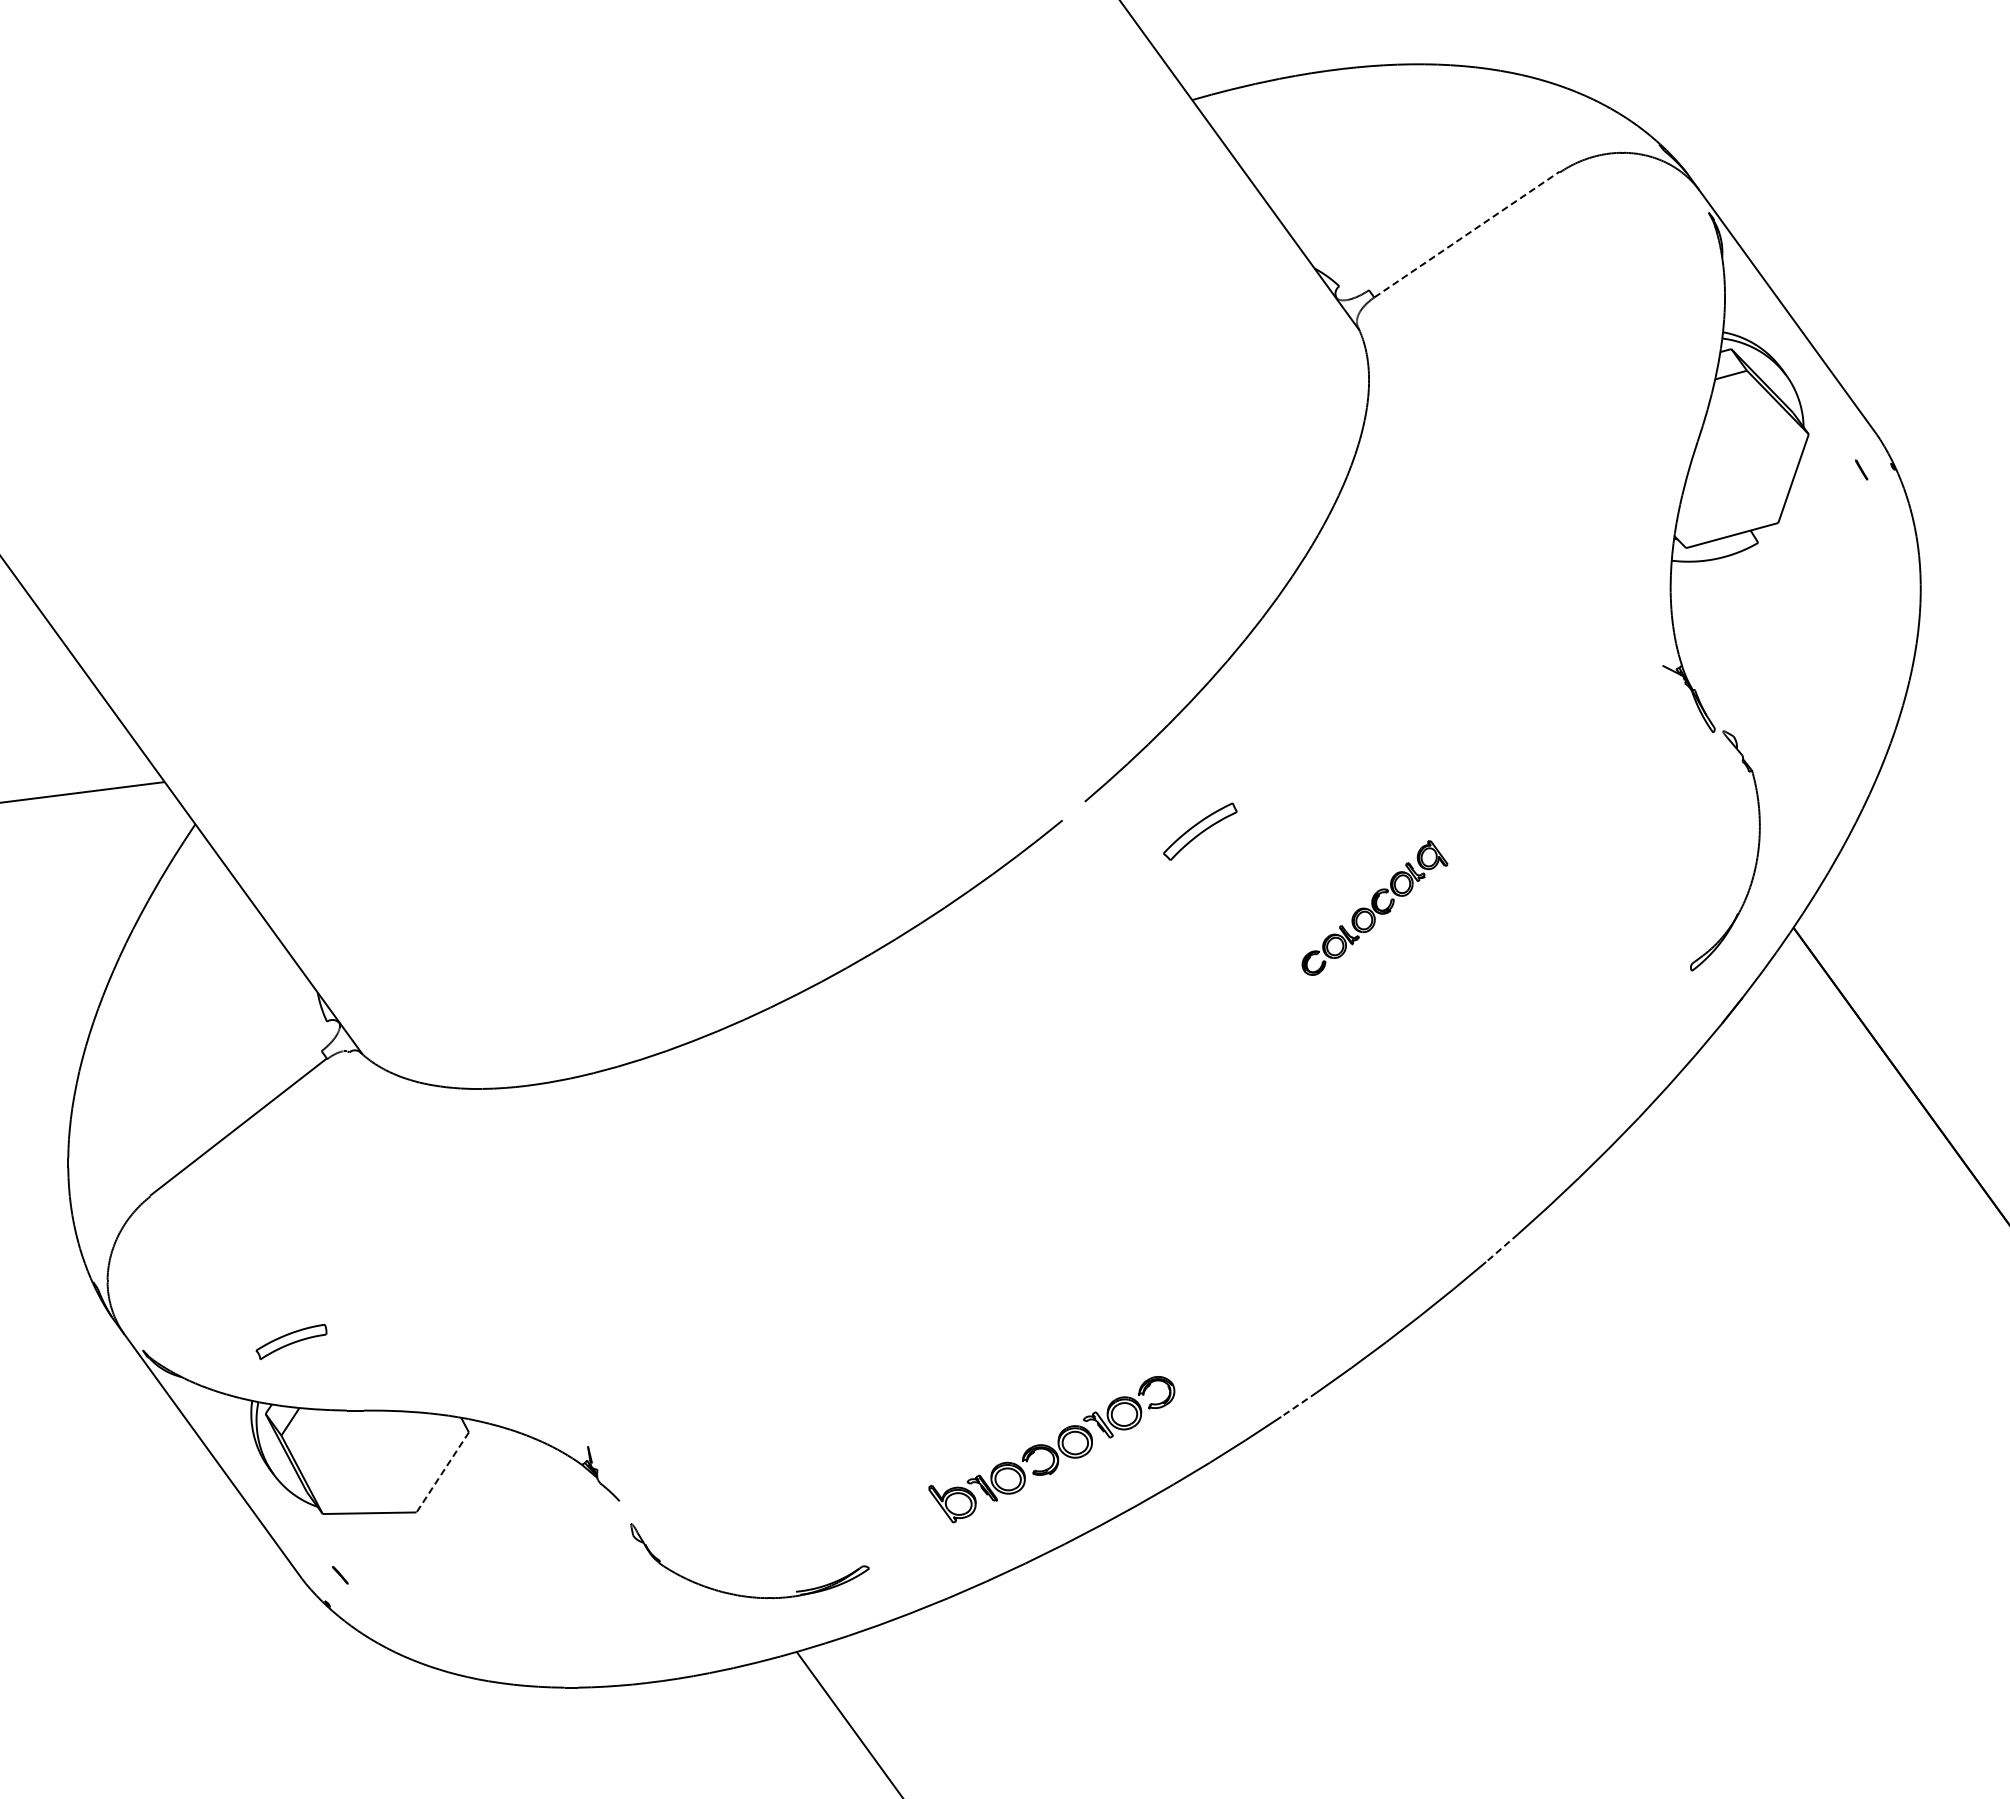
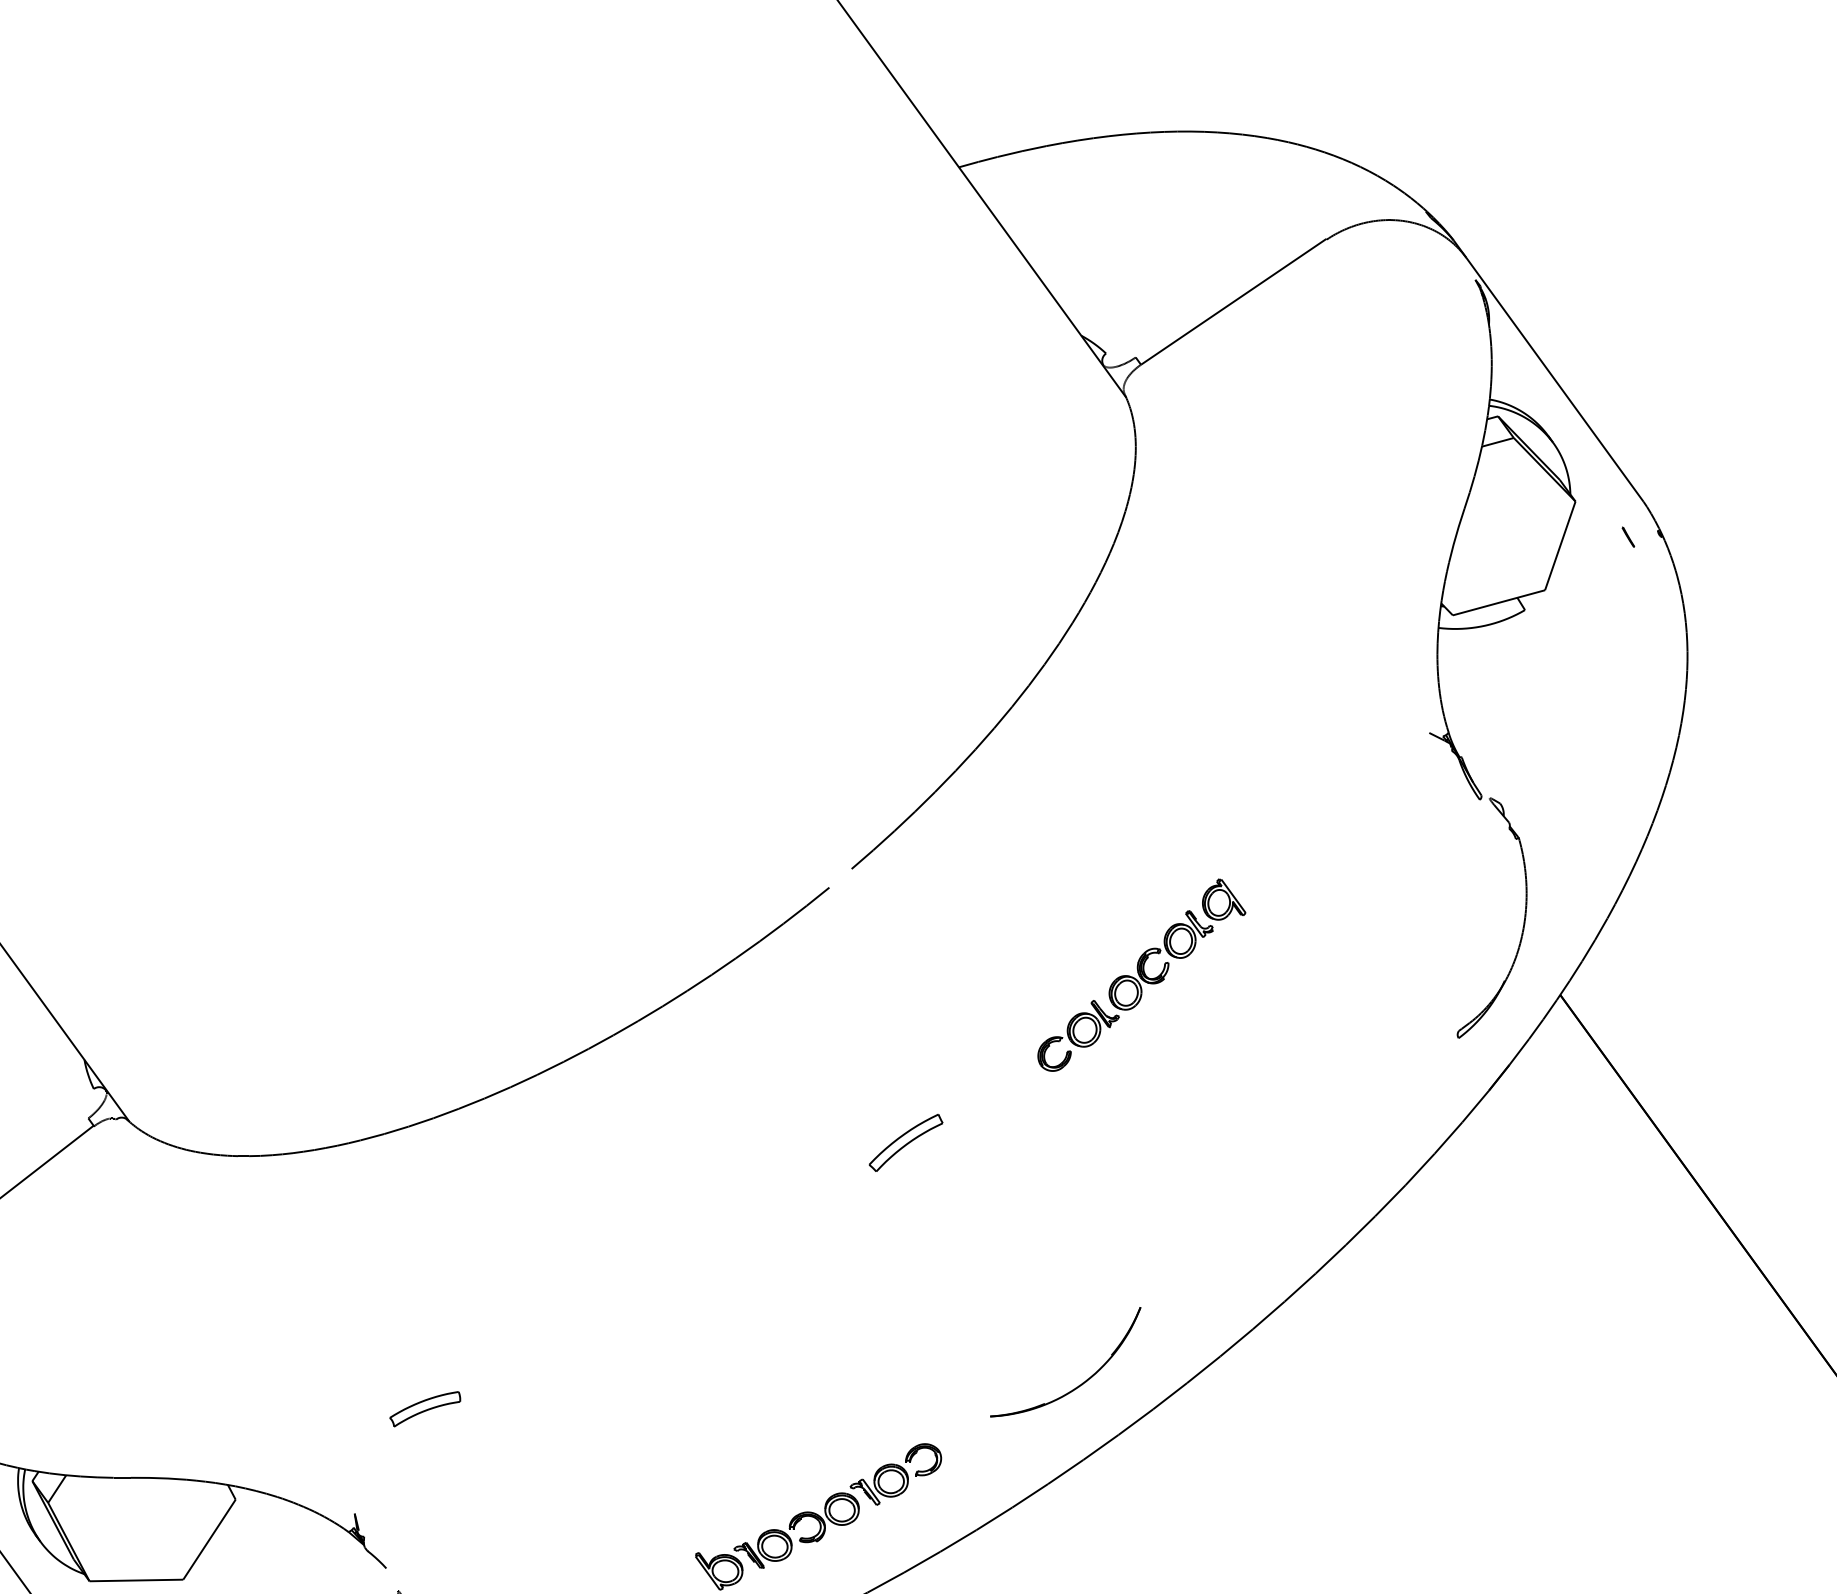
line: (1467, 234) -> (1234, 301), dashed -> solid
part: (1200, 831) -> (906, 1142), moved
part: (1374, 907) -> (1141, 974), size x1.43
line: (1501, 1248) -> (1268, 1315), dashed -> solid
part: (1312, 1317) -> (1079, 1384), added
part: (291, 1341) -> (425, 1408), moved
line: (1298, 1405) -> (1065, 1472), dashed -> solid
line: (442, 1472) -> (209, 1539), dashed -> solid

